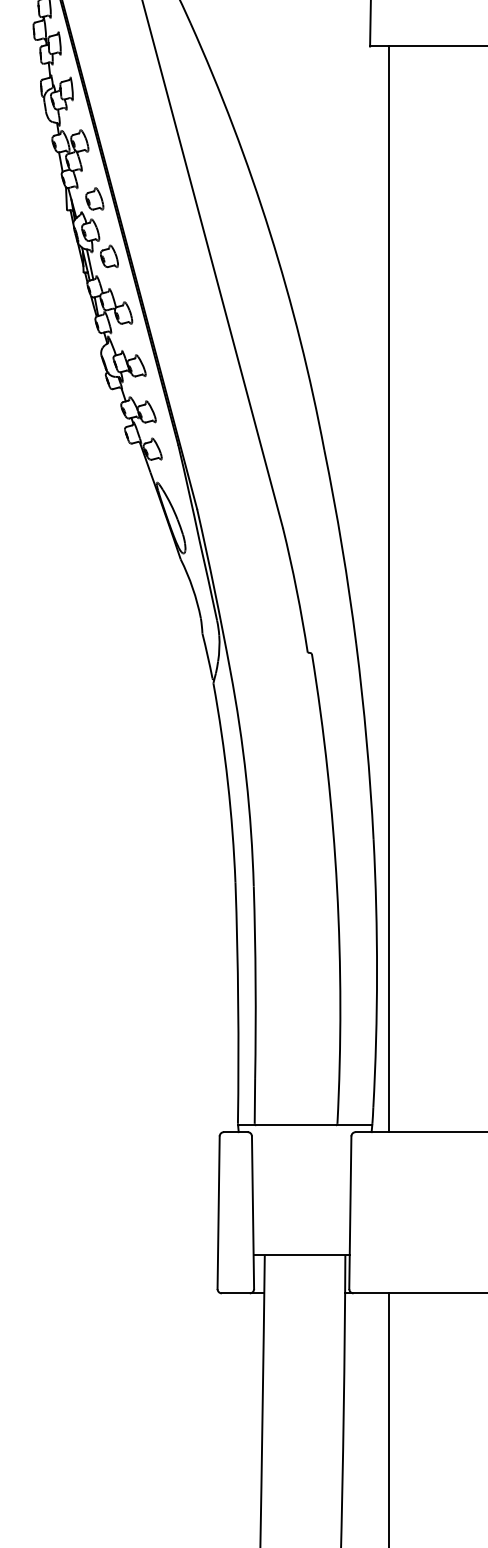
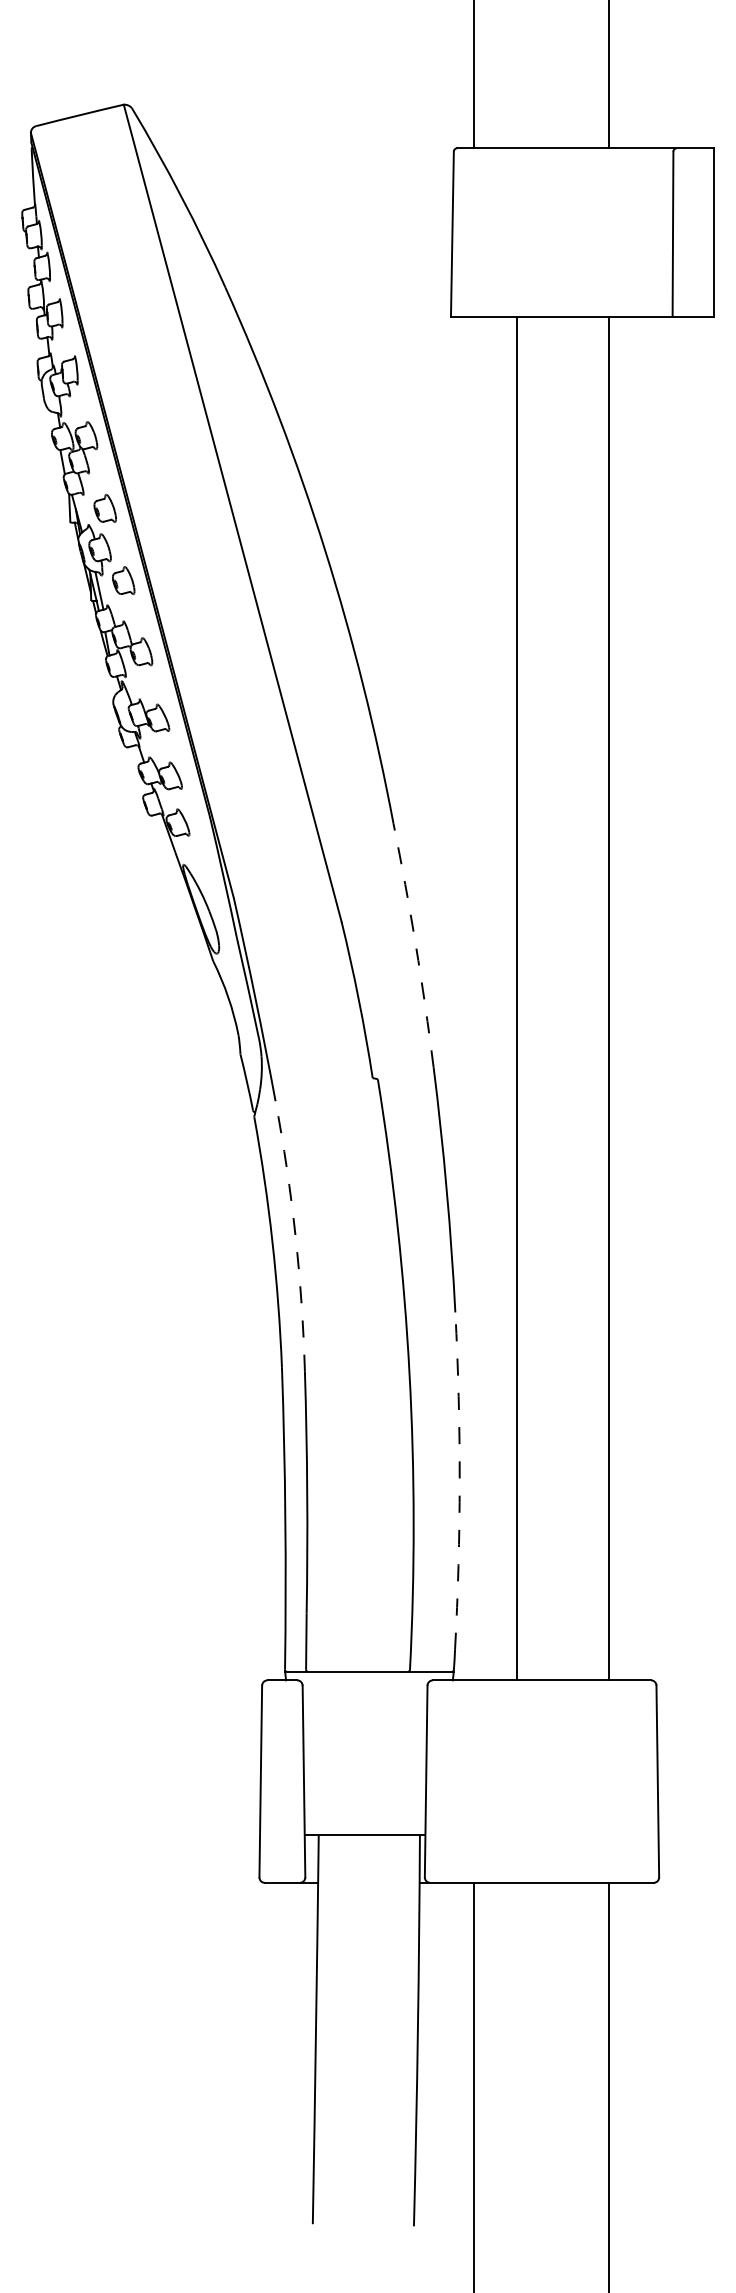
arc: (341, 546) -> (415, 945), solid -> dashed
line: (388, 589) -> (517, 998), moved
arc: (246, 777) -> (295, 1235), solid -> dashed
arc: (376, 973) -> (459, 1481), solid -> dashed

